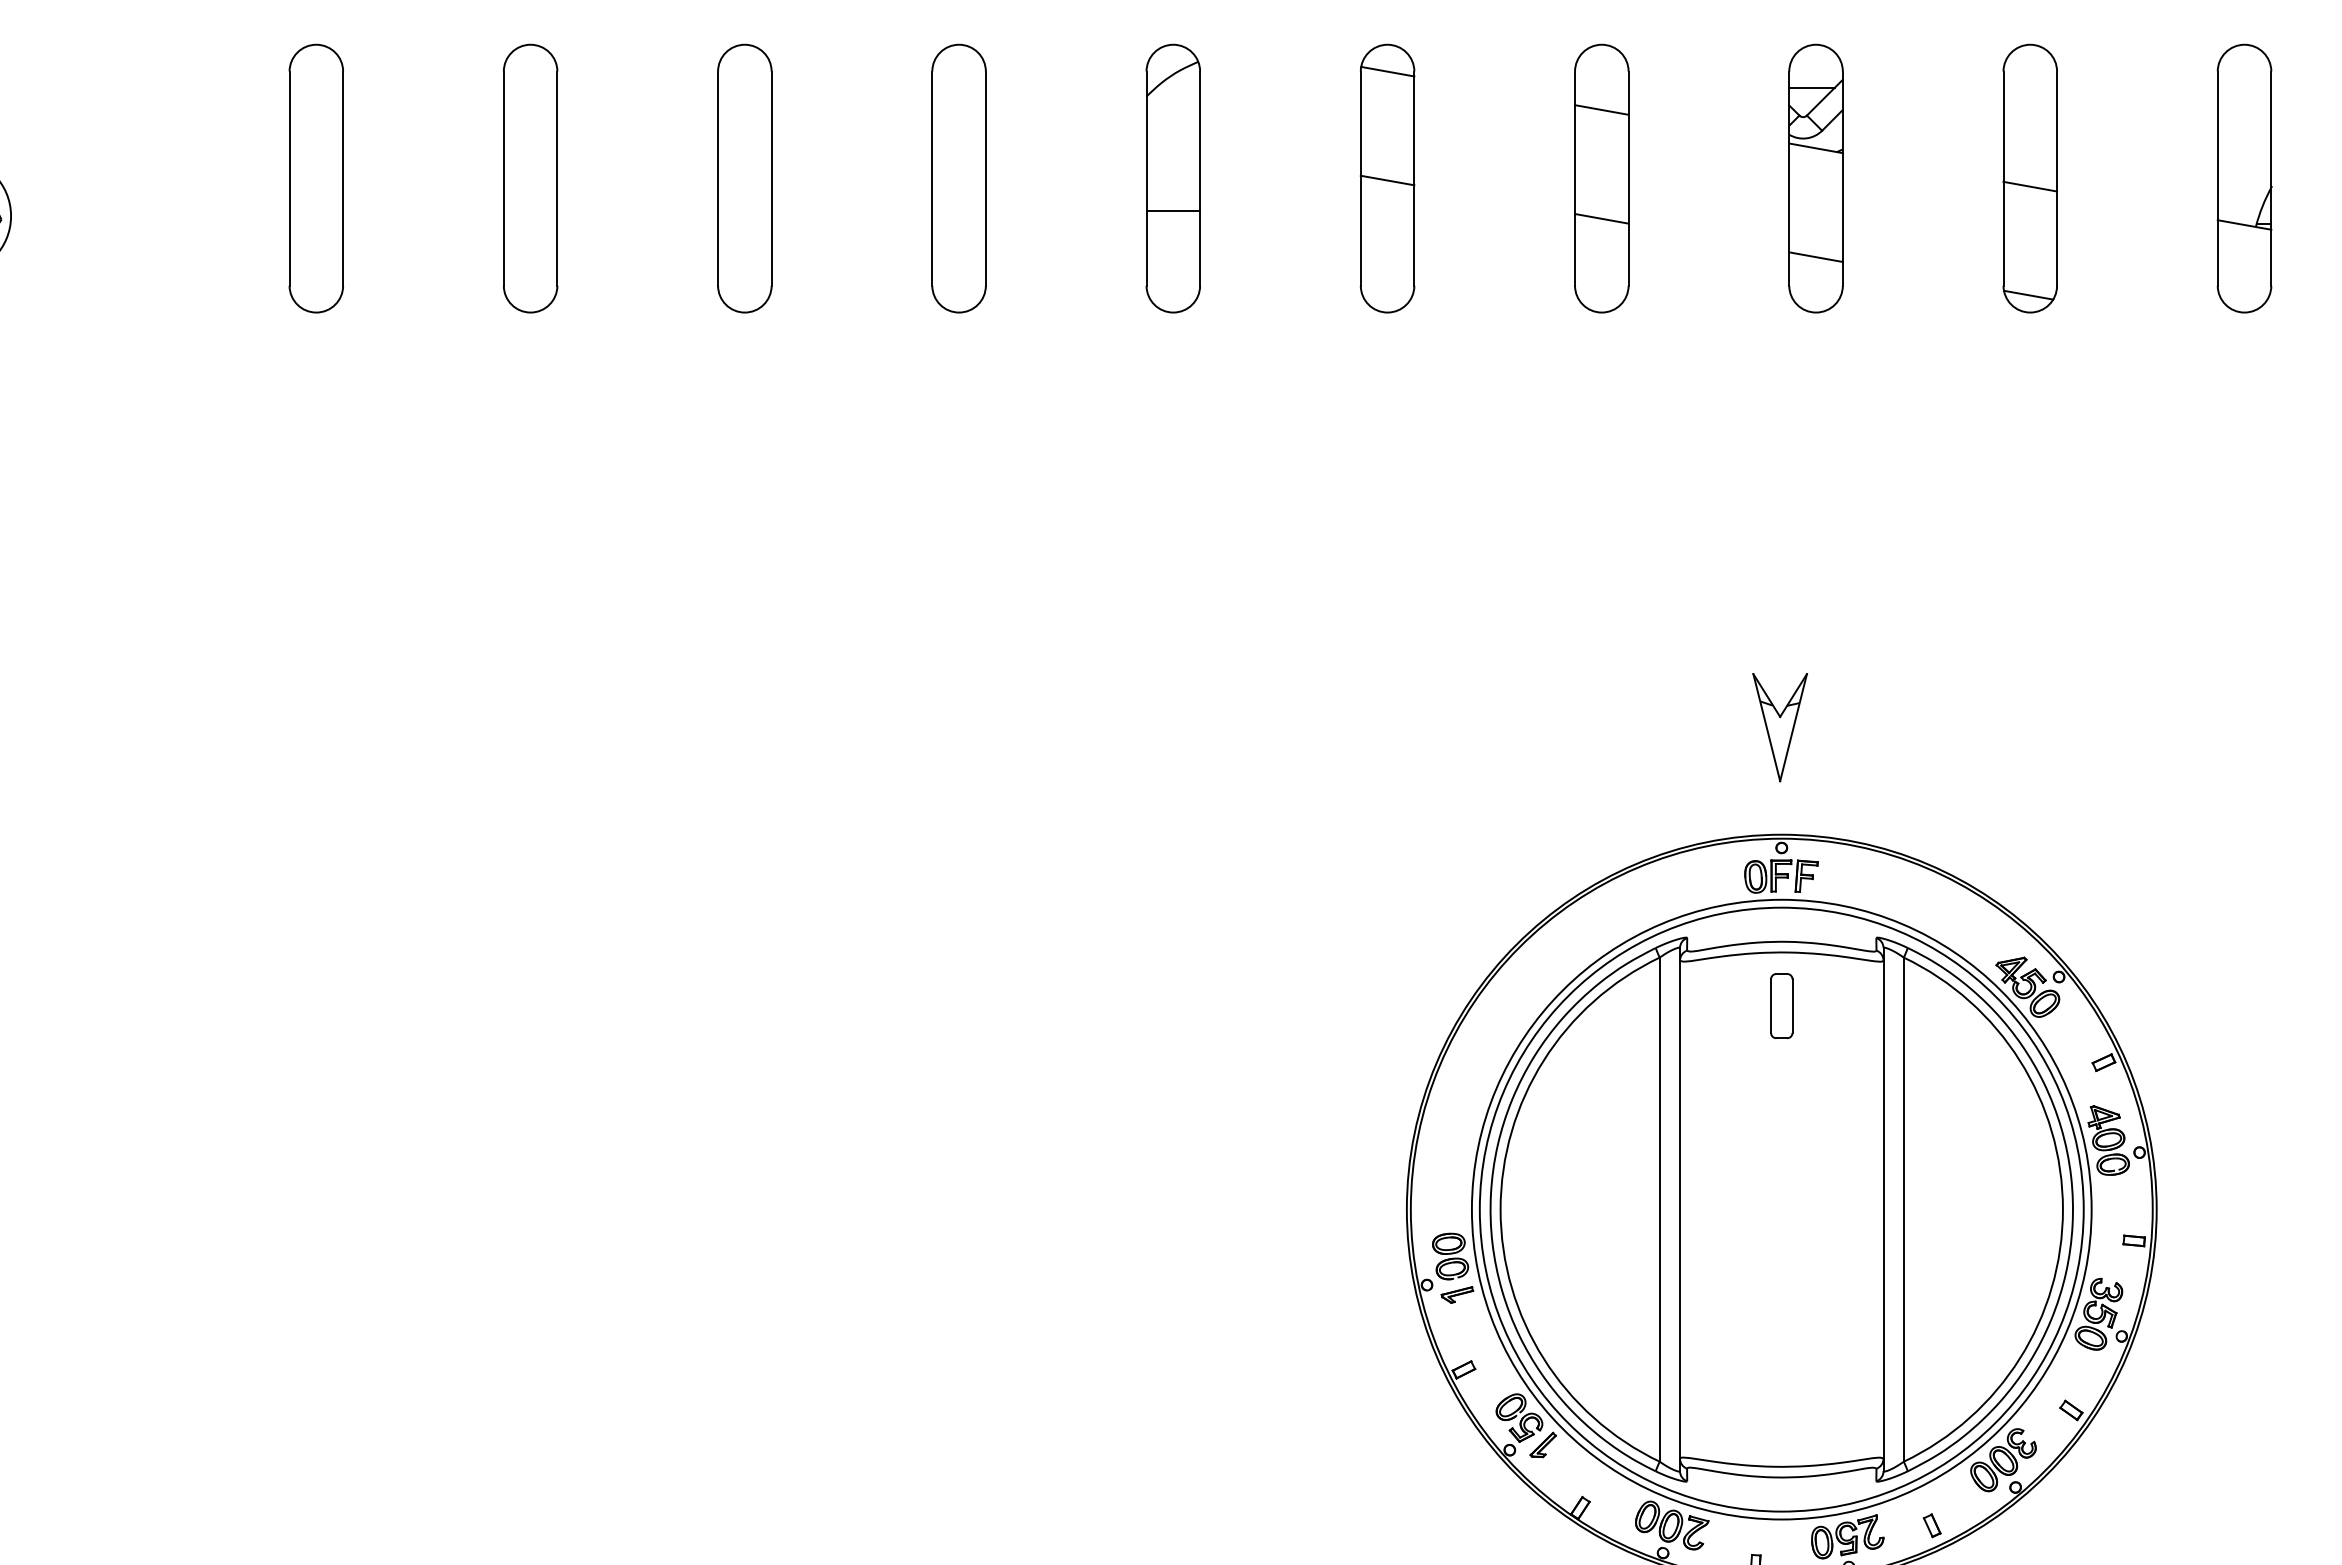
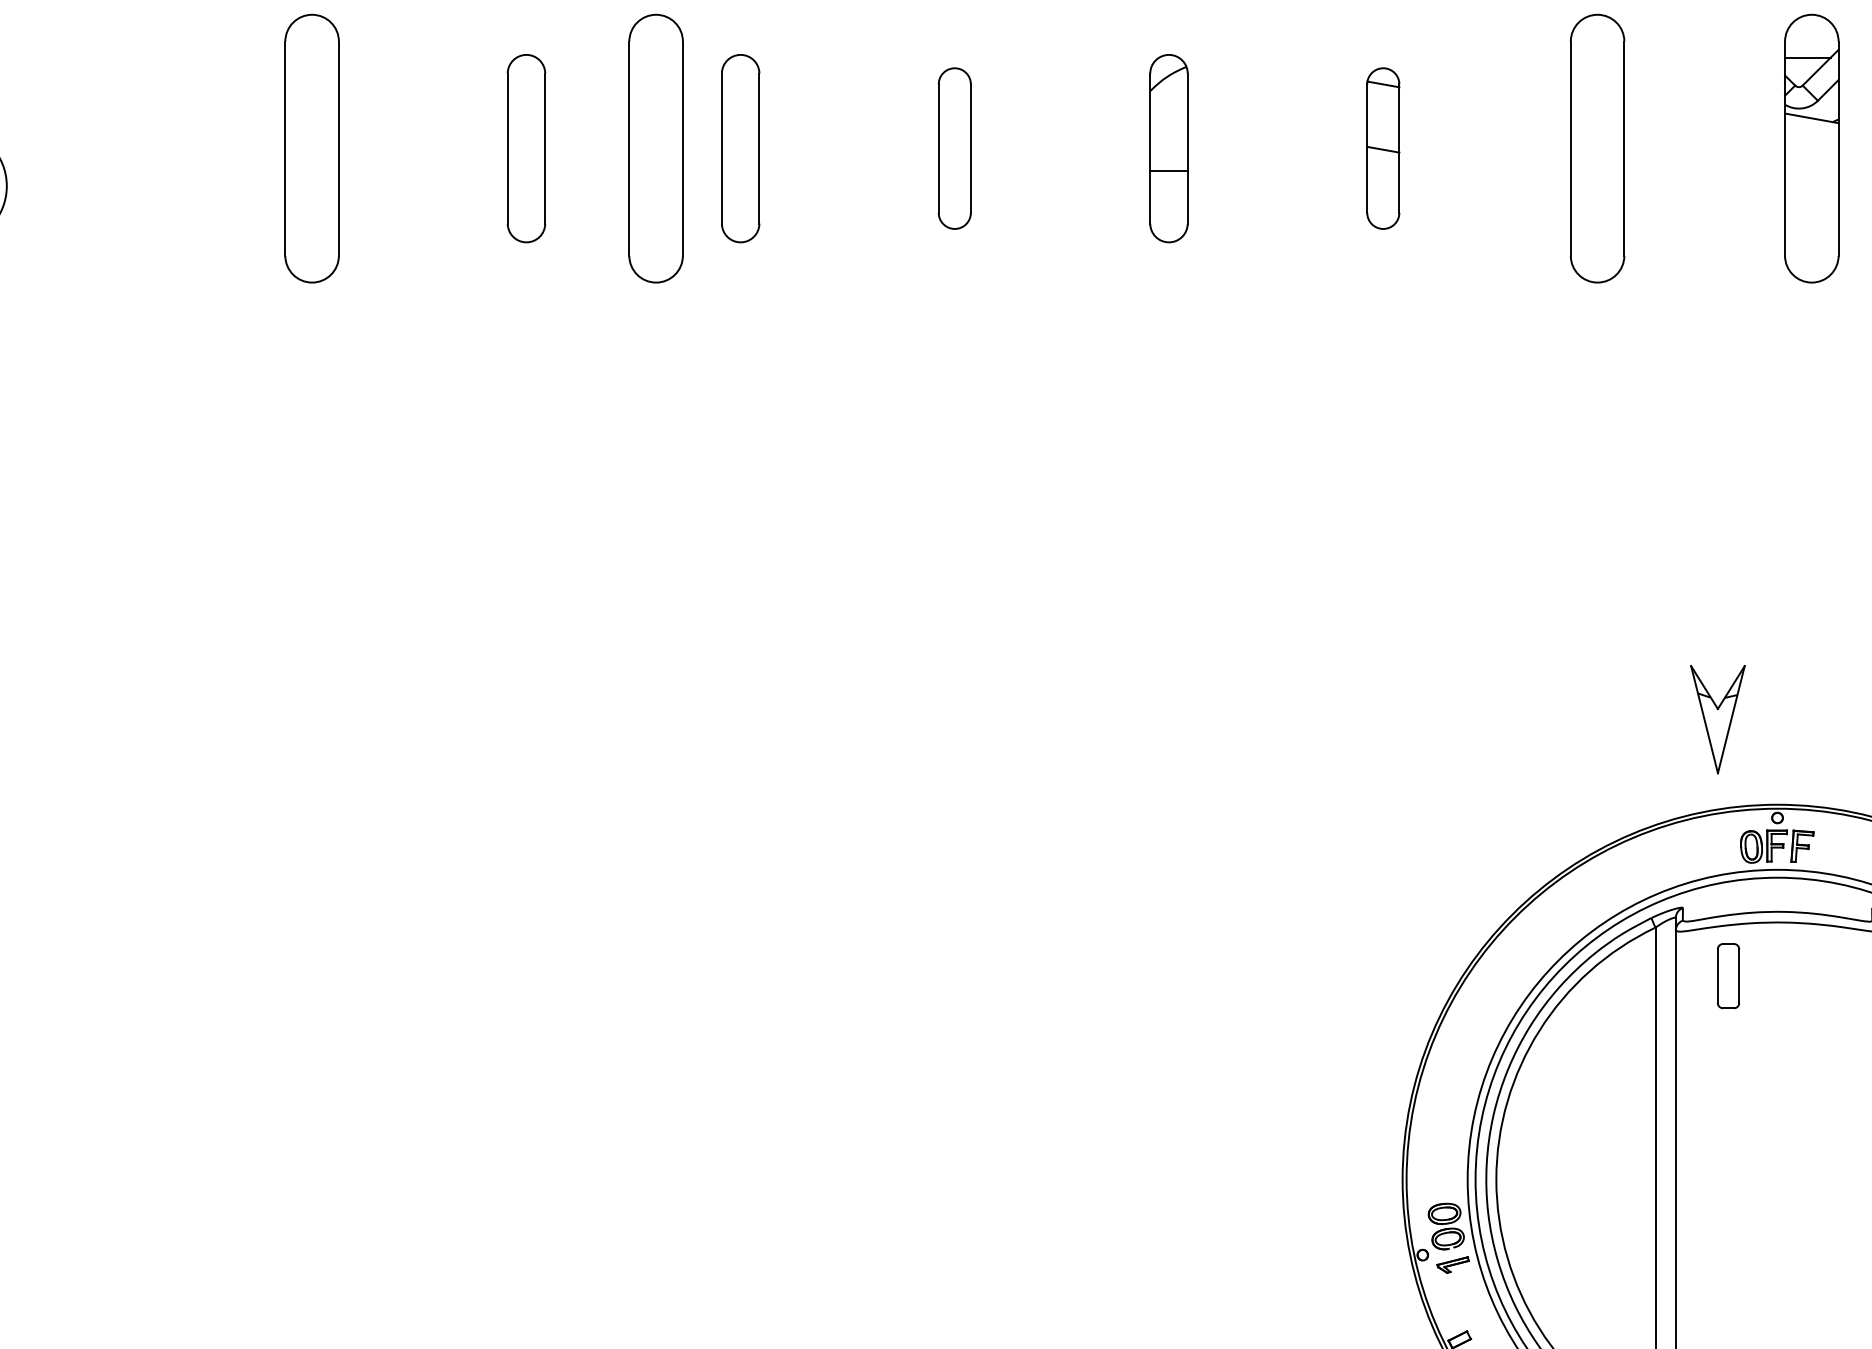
line: (1601, 109) -> (1597, 79), removed
part: (530, 178) -> (526, 148), size x0.7
part: (659, 178) -> (655, 148), added
part: (744, 178) -> (740, 148), size x0.7
part: (958, 178) -> (954, 148), size x0.6
part: (1172, 178) -> (1168, 148), size x0.7
part: (1387, 178) -> (1383, 148), size x0.6
line: (1601, 218) -> (1597, 188), removed
line: (1815, 257) -> (1811, 227), removed
part: (1779, 727) -> (1717, 719), moved
part: (1781, 1006) -> (1728, 976), moved

